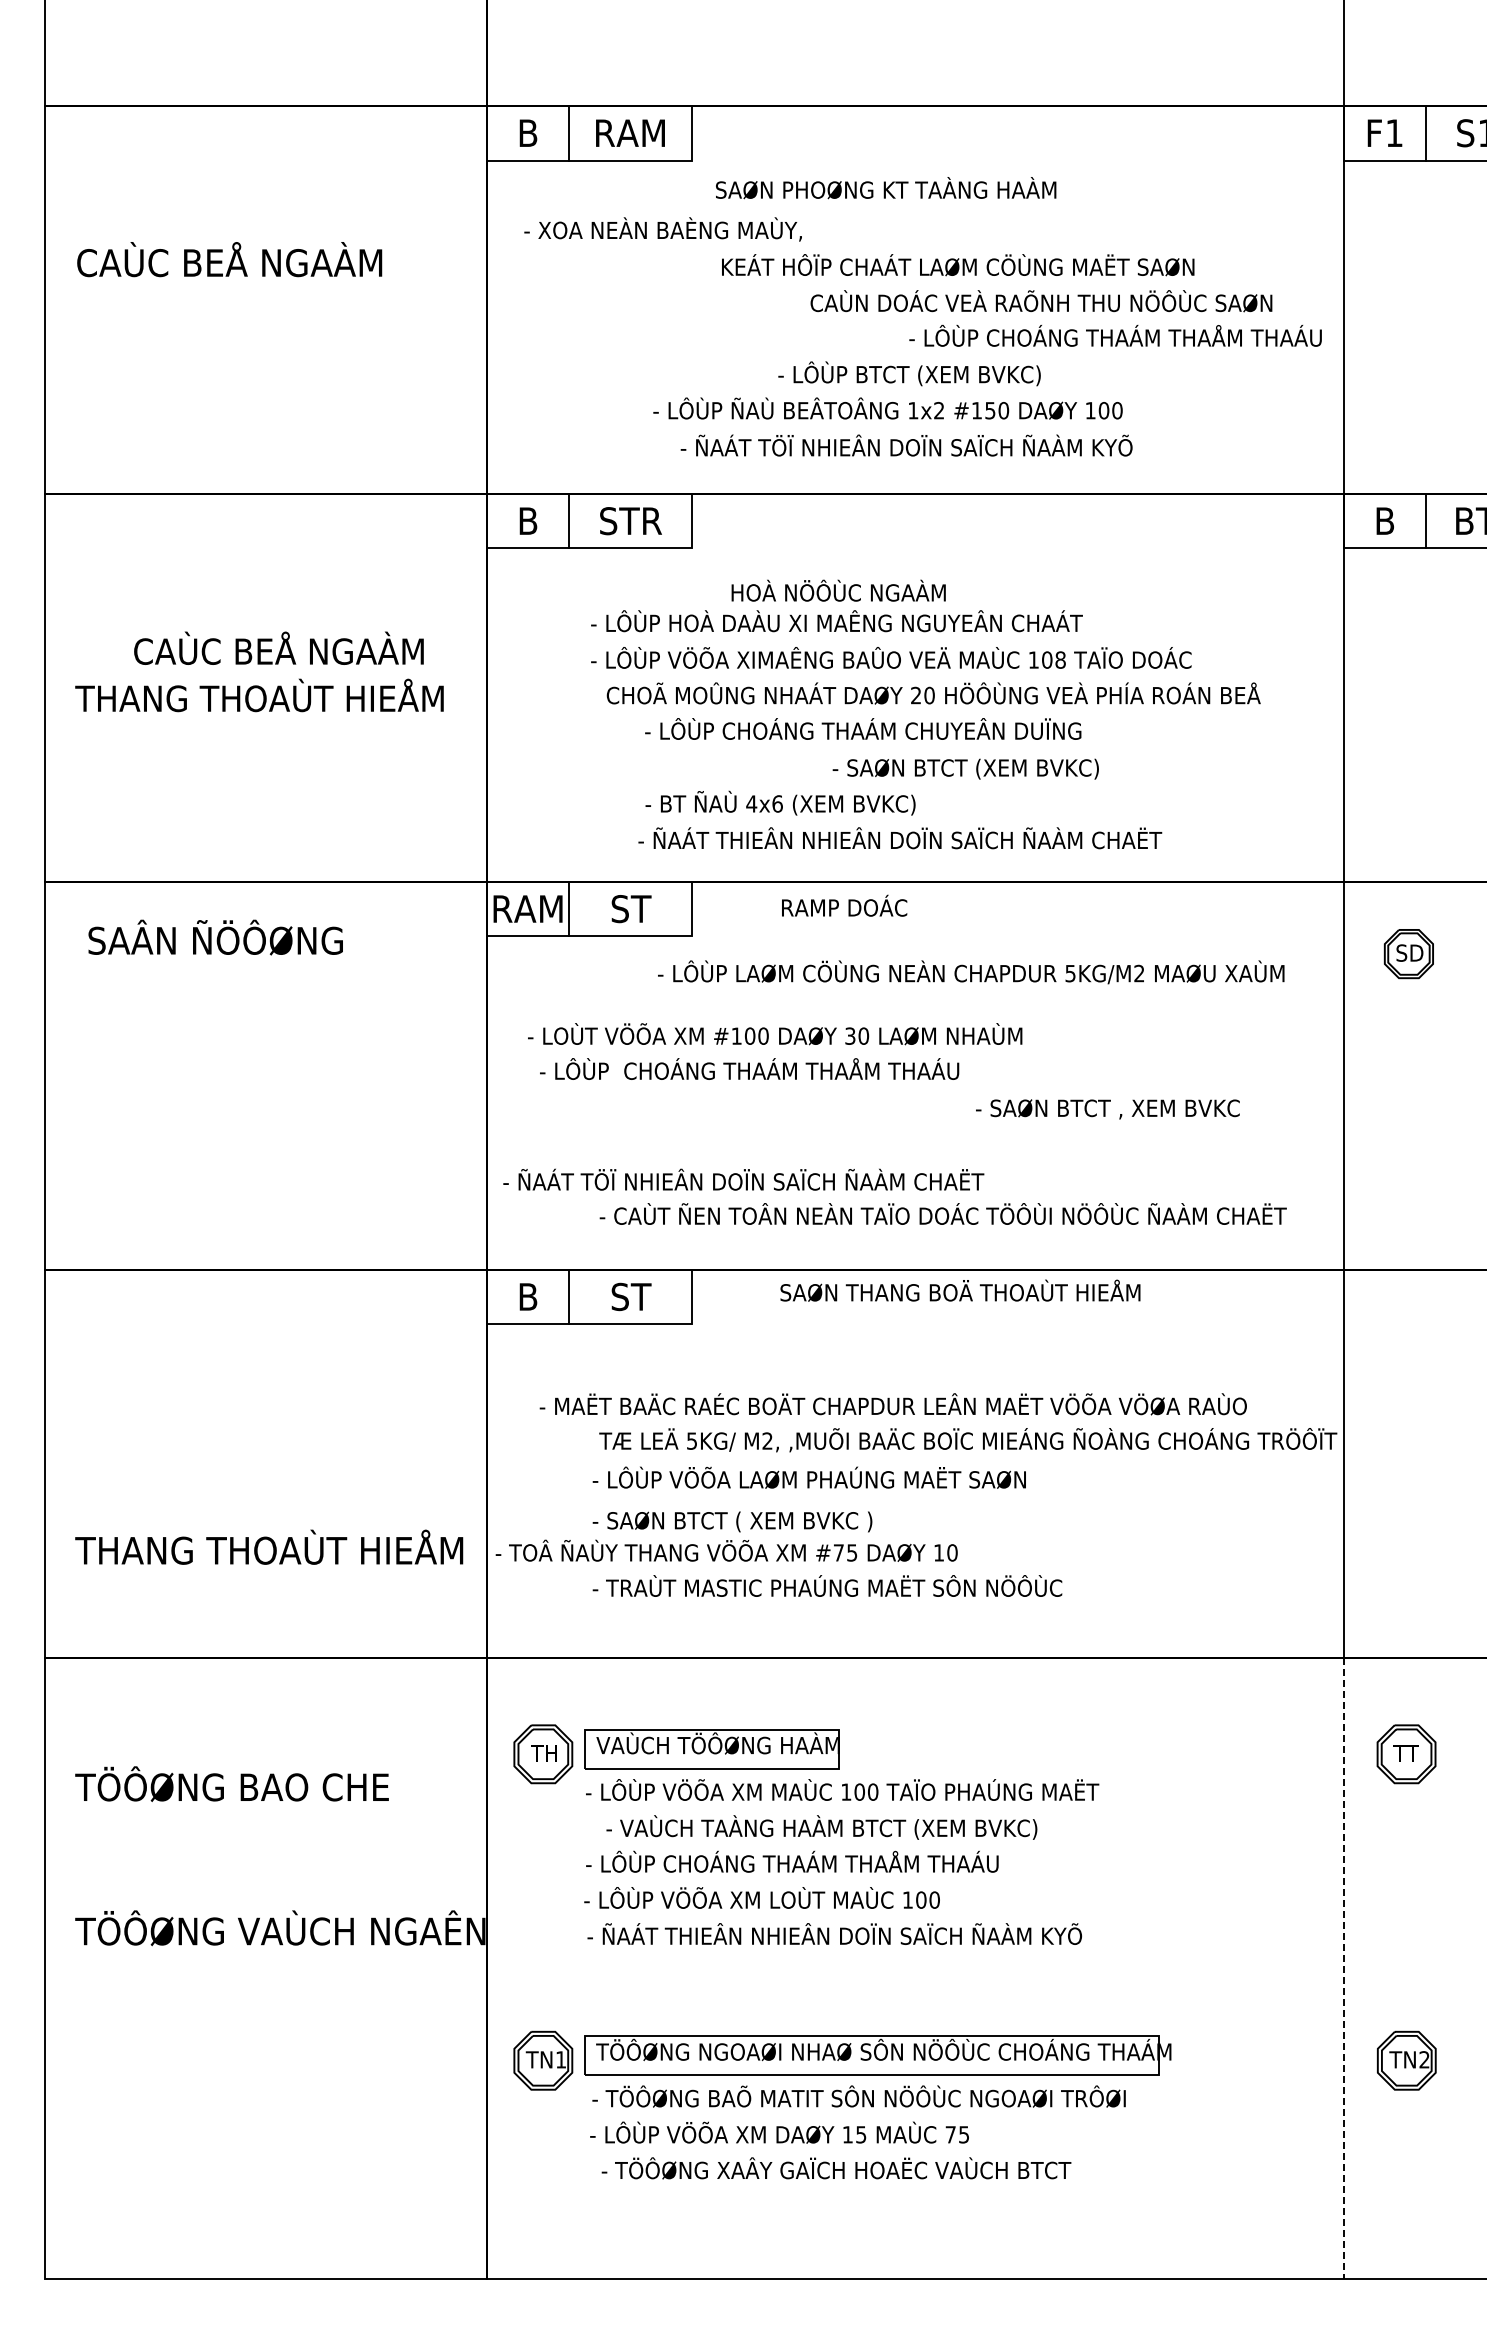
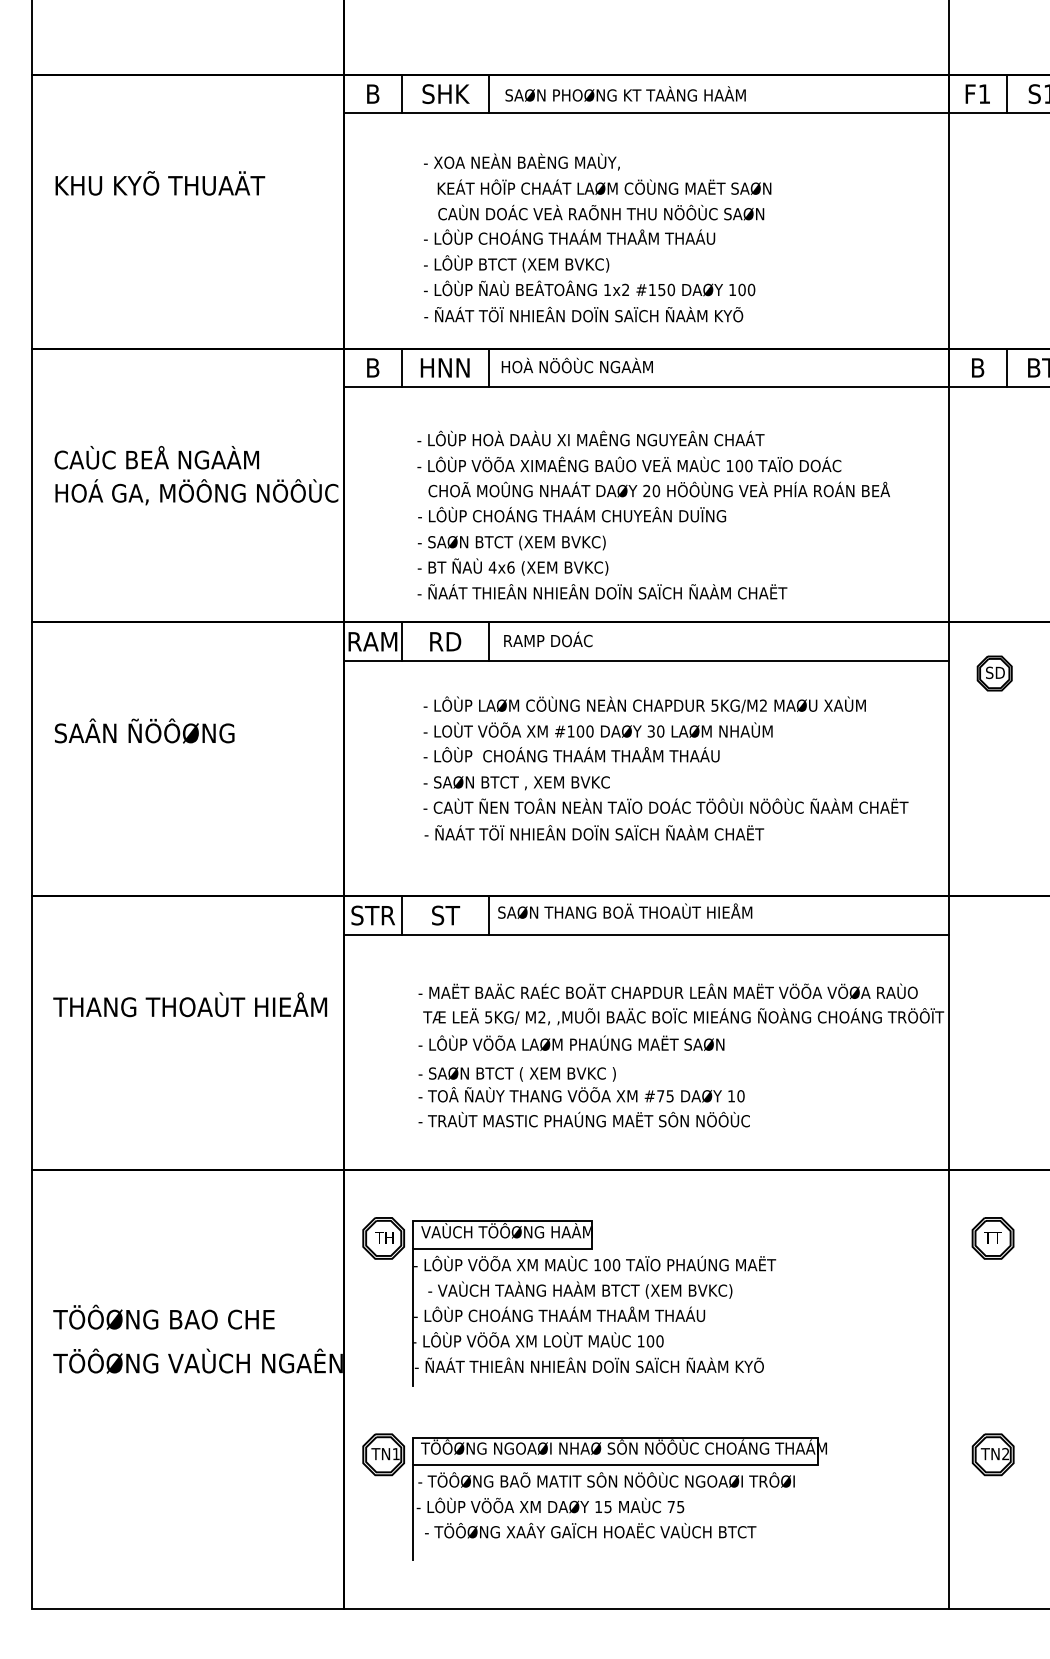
text: (630, 133) -> (445, 94), RAM -> SHK
line: (1017, 160) -> (718, 113), added
text: (886, 188) -> (625, 94), moved
text: (662, 229) -> (521, 162), moved
text: (229, 259) -> (162, 183), CAÙC BEÅ NGAÀM -> KHU KYÕ THUAÄT
text: (958, 265) -> (604, 187), moved
text: (1041, 301) -> (601, 212), moved
text: (1115, 335) -> (569, 236), moved
text: (909, 373) -> (516, 263), moved
text: (887, 408) -> (589, 288), moved
text: (906, 445) -> (583, 314), moved
text: (630, 521) -> (445, 368), STR -> HNN
line: (1017, 548) -> (718, 387), added
text: (838, 590) -> (577, 365), moved
text: (278, 647) -> (156, 457), moved
text: (1060, 659) -> (748, 465), 108 -> 100
text: (276, 696) -> (195, 491), THANG THOAÙT HIEÅM -> HOÁ GA, MÖÔNG NÖÔÙC
text: (863, 728) -> (572, 514), moved
text: (965, 768) -> (511, 542), moved
text: (780, 802) -> (512, 566), moved
text: (900, 838) -> (602, 591), moved
text: (844, 905) -> (548, 639), moved
text: (631, 909) -> (445, 642), ST -> RD
line: (1017, 936) -> (718, 661), added
text: (215, 937) -> (144, 731), moved
text: (971, 972) -> (645, 704), moved
text: (775, 1034) -> (598, 730), moved
text: (749, 1068) -> (571, 754), moved
text: (1107, 1109) -> (516, 783), moved
text: (743, 1179) -> (594, 832), moved
text: (942, 1213) -> (665, 805), moved
text: (960, 1290) -> (625, 911), moved
text: (528, 1296) -> (373, 915), B -> STR
line: (1017, 1324) -> (718, 935), added
text: (892, 1404) -> (667, 991), moved
text: (269, 1546) -> (190, 1004), moved
text: (726, 1550) -> (581, 1094), moved
text: (231, 1783) -> (163, 1316), moved
line: (585, 1865) -> (413, 1316), added
line: (1343, 1968) -> (948, 1389), dashed -> solid
line: (585, 2142) -> (413, 1512), added

